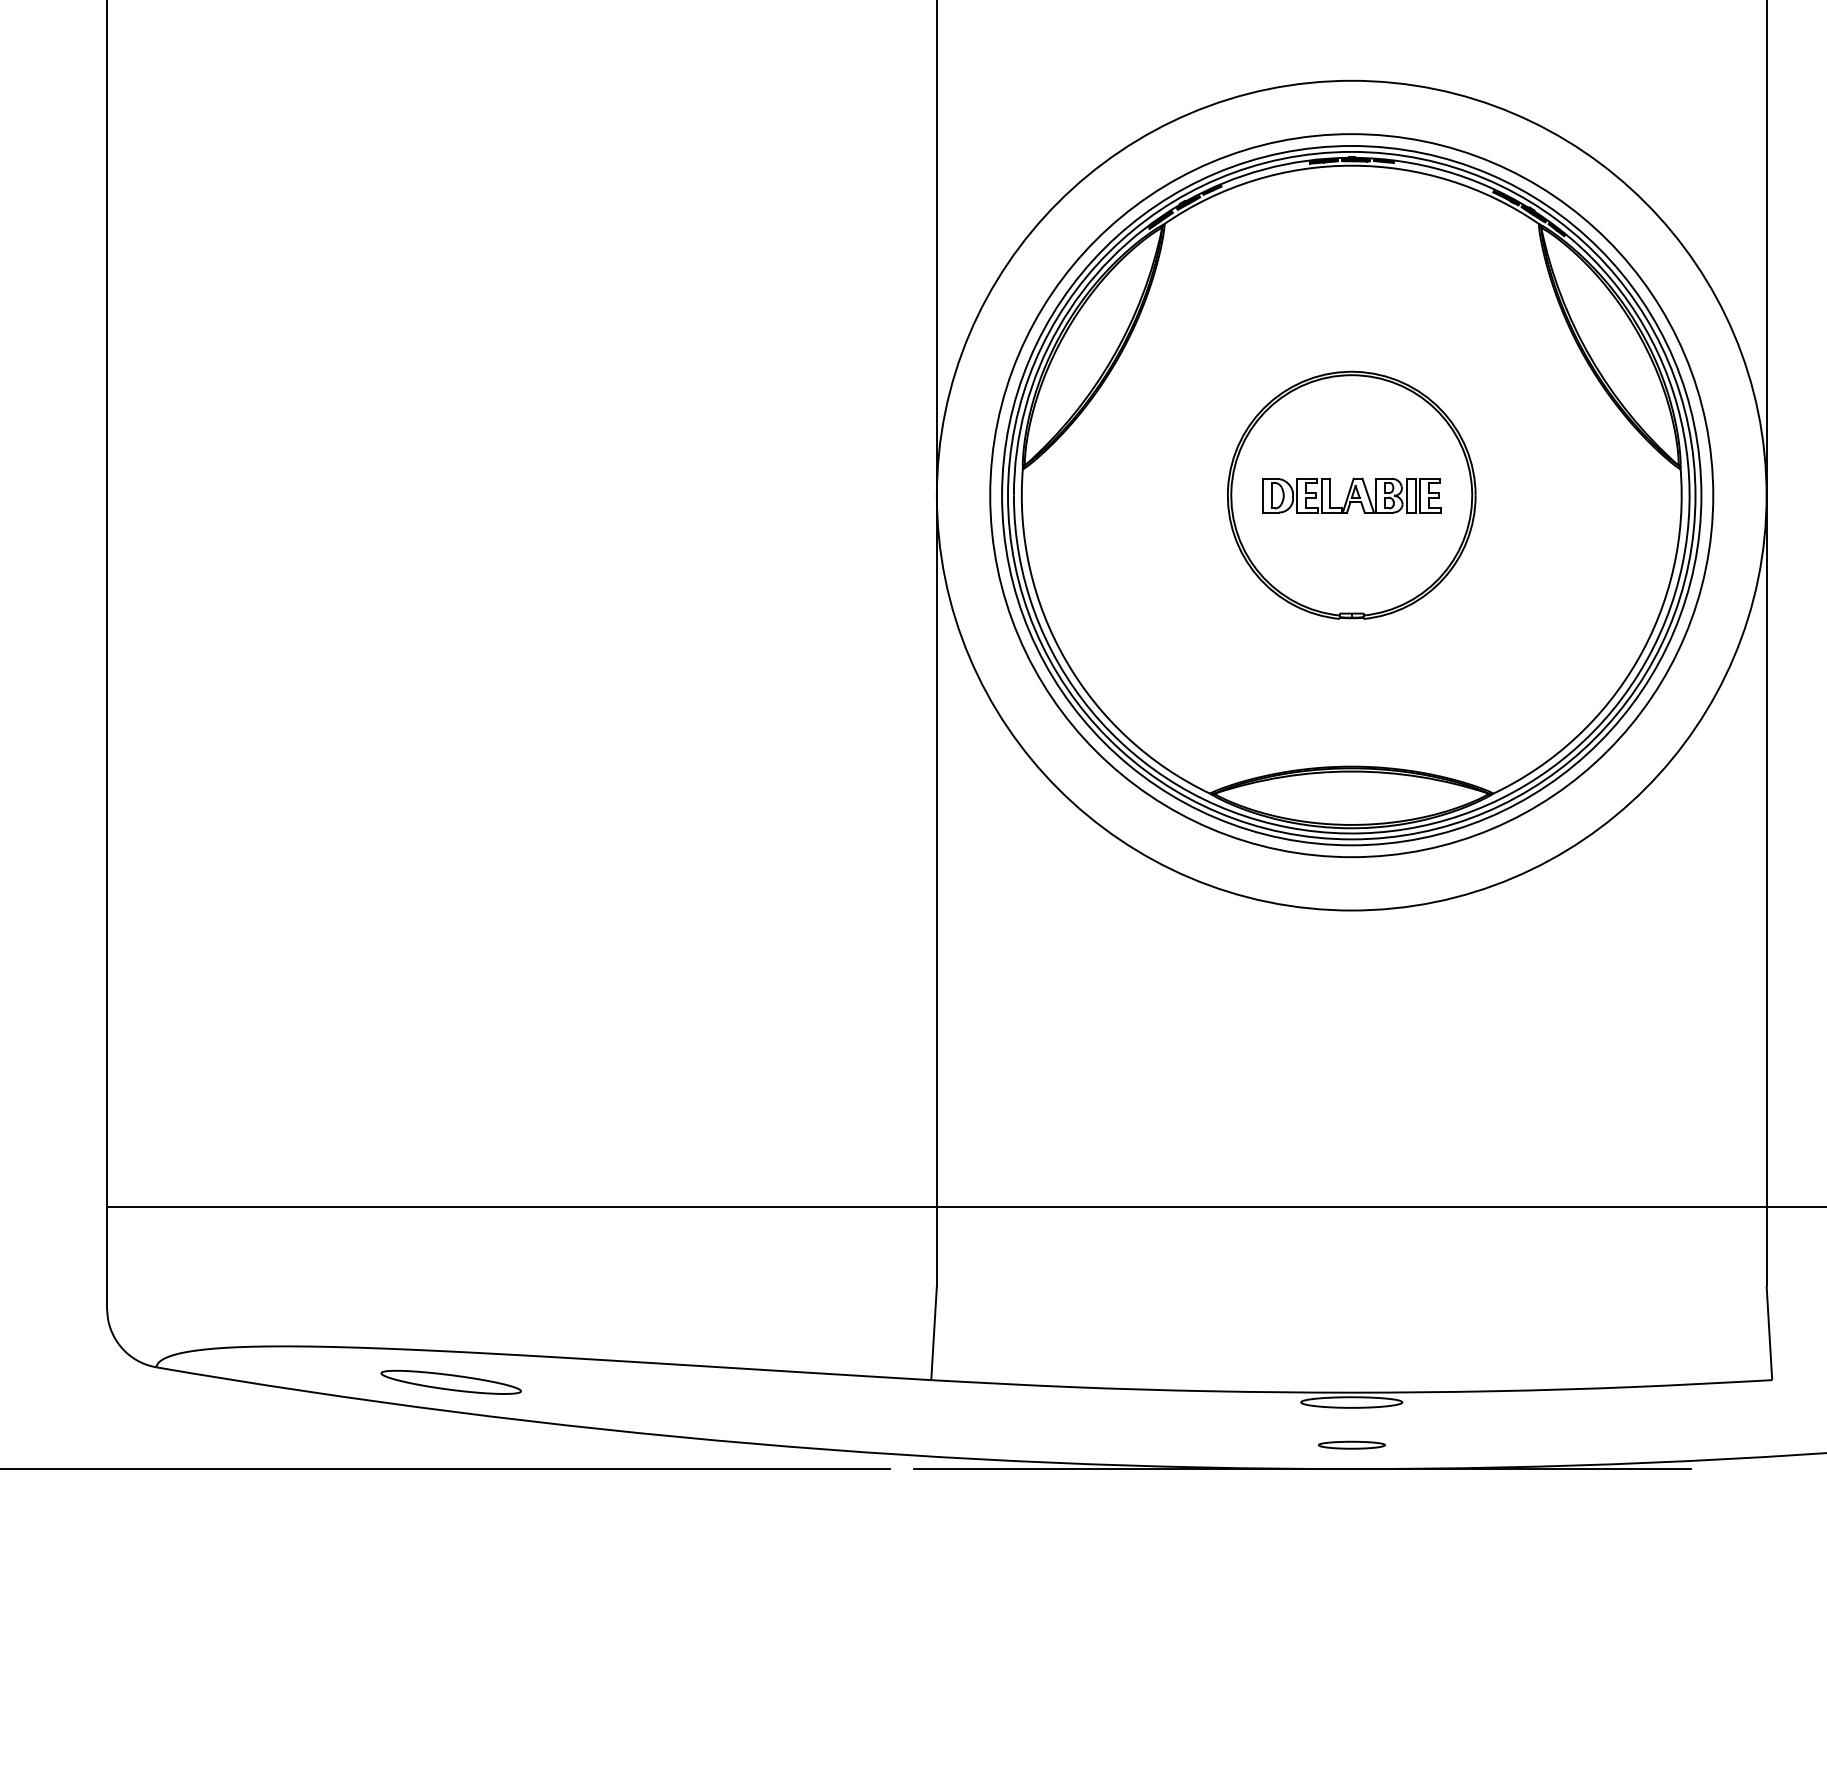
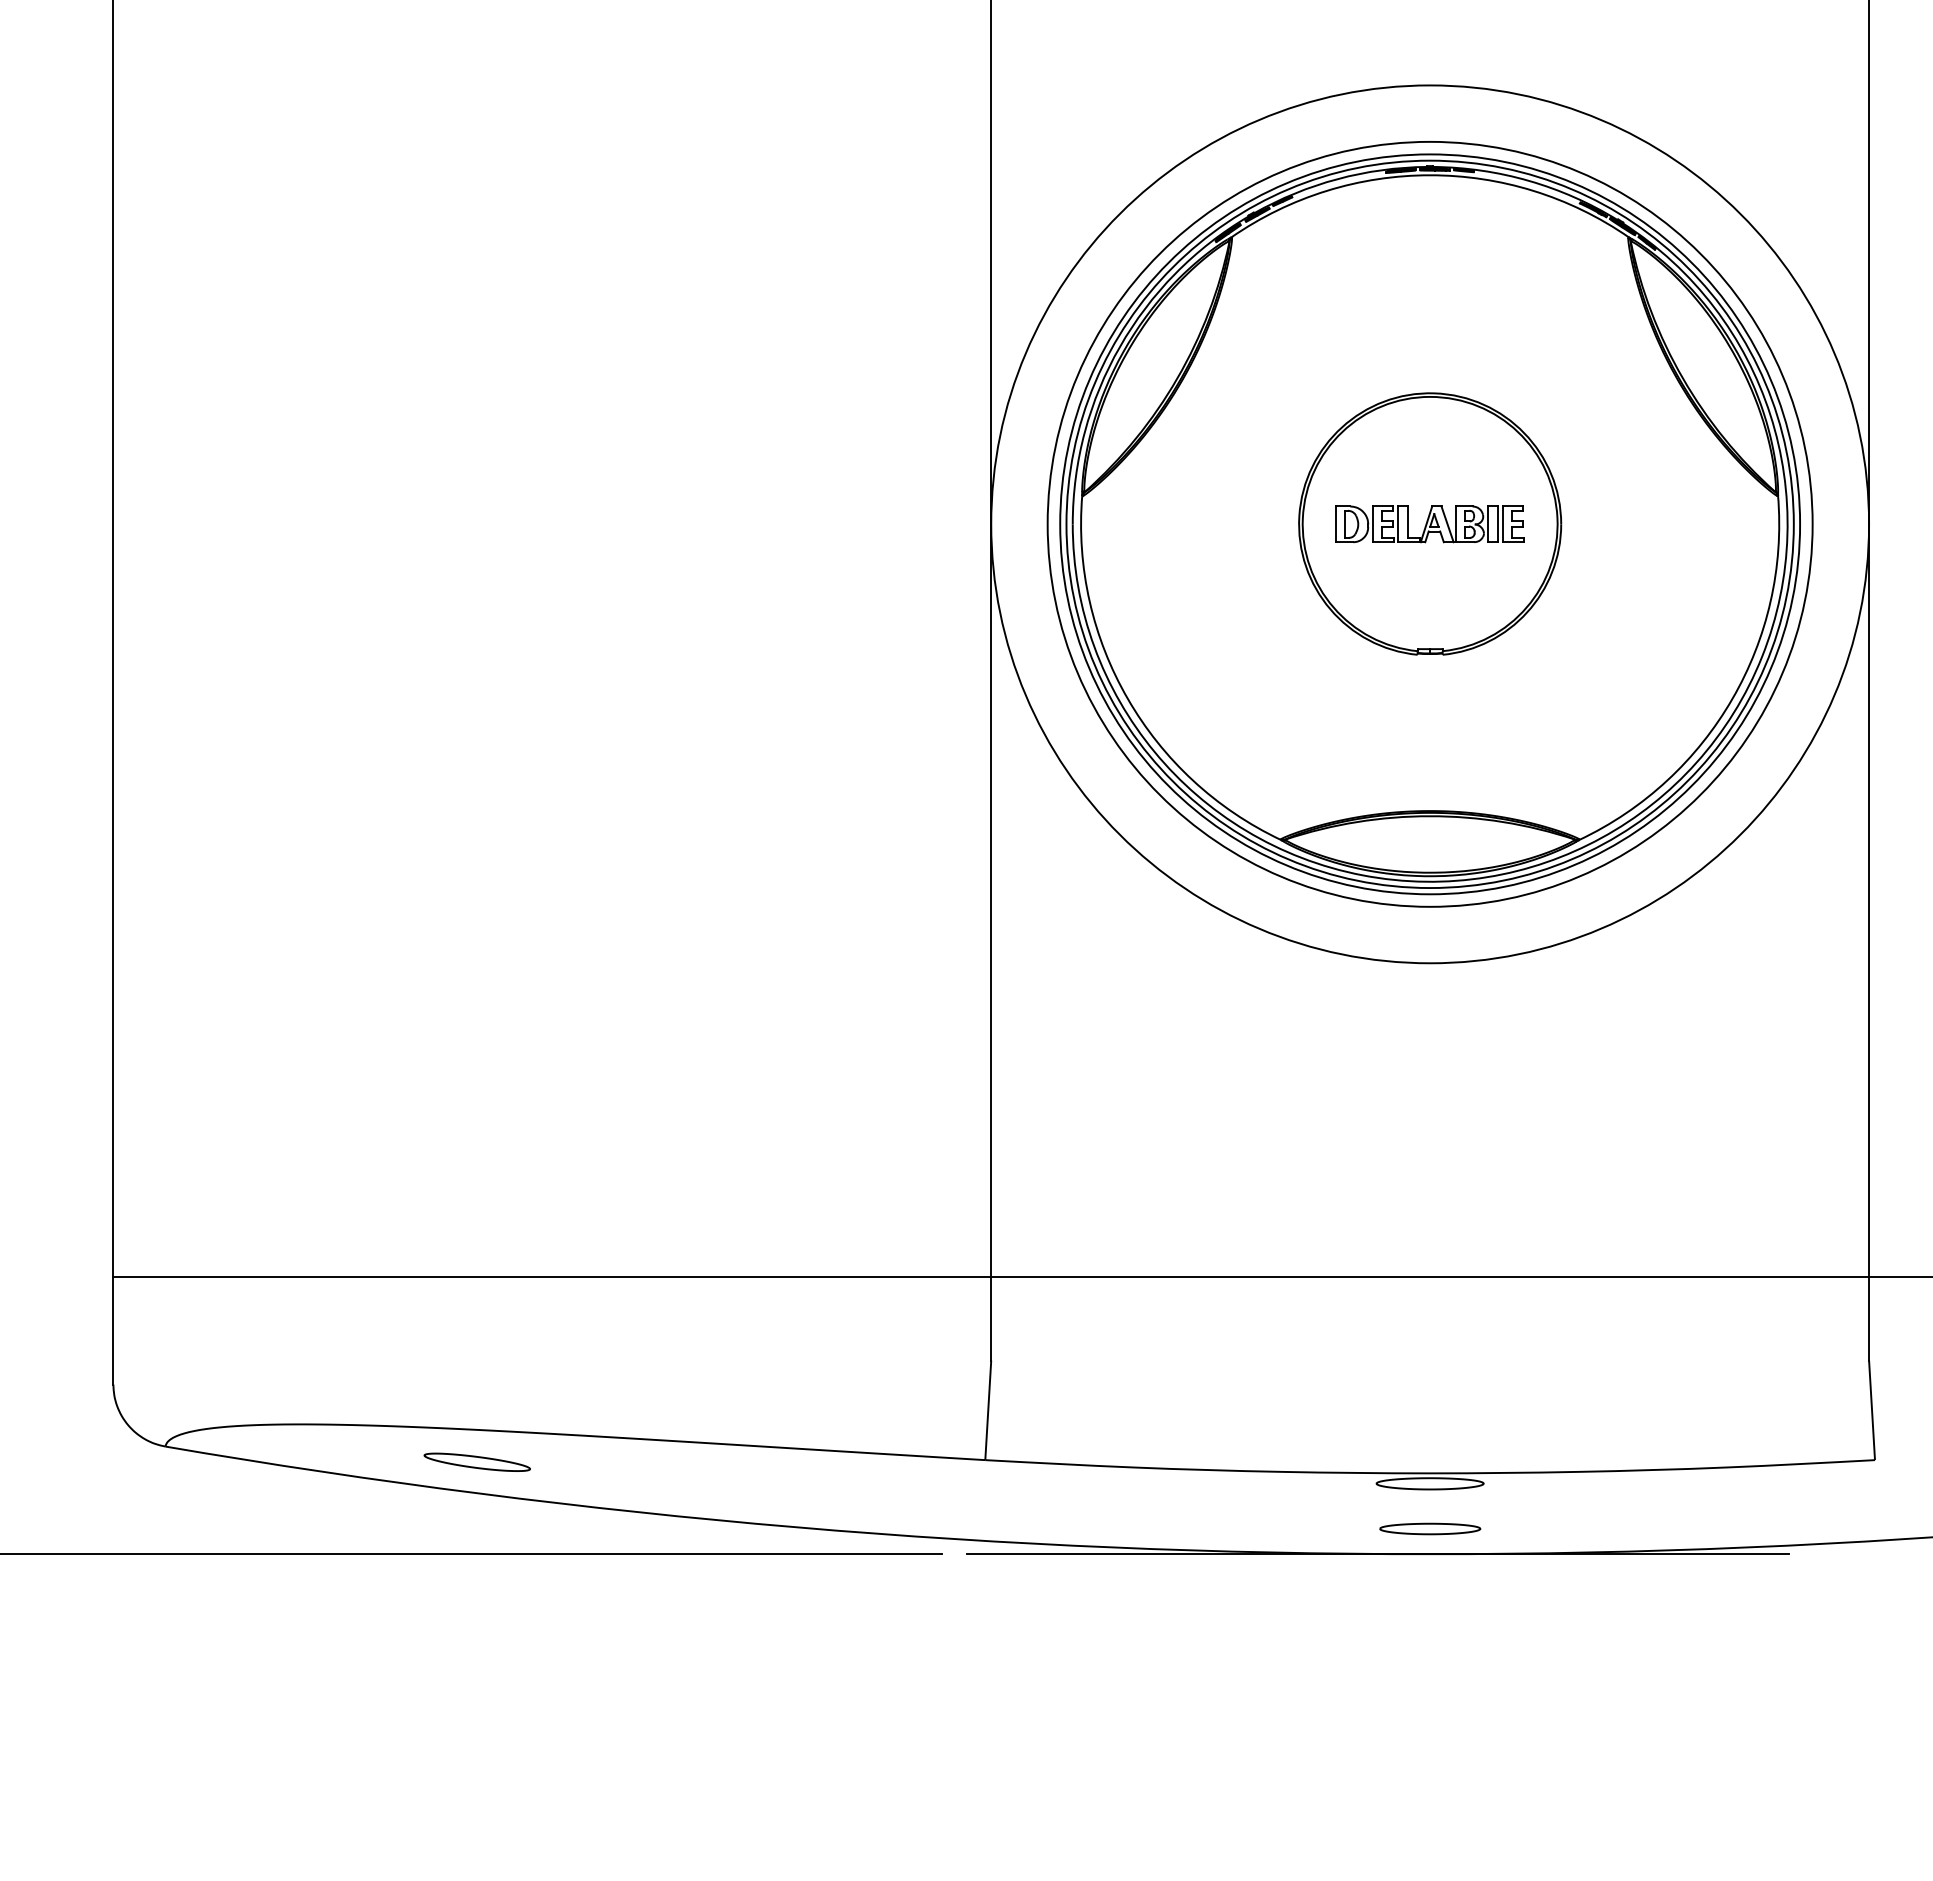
part: (450, 1381) -> (476, 1461), size x0.71
part: (1352, 1444) -> (1430, 1528), size x1.43

